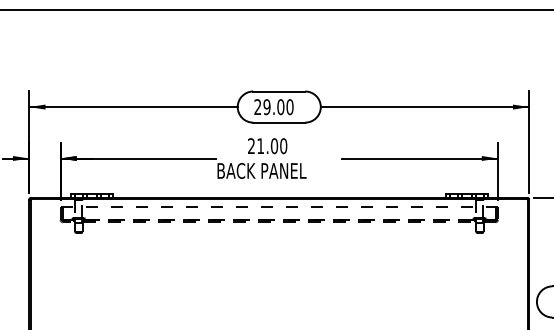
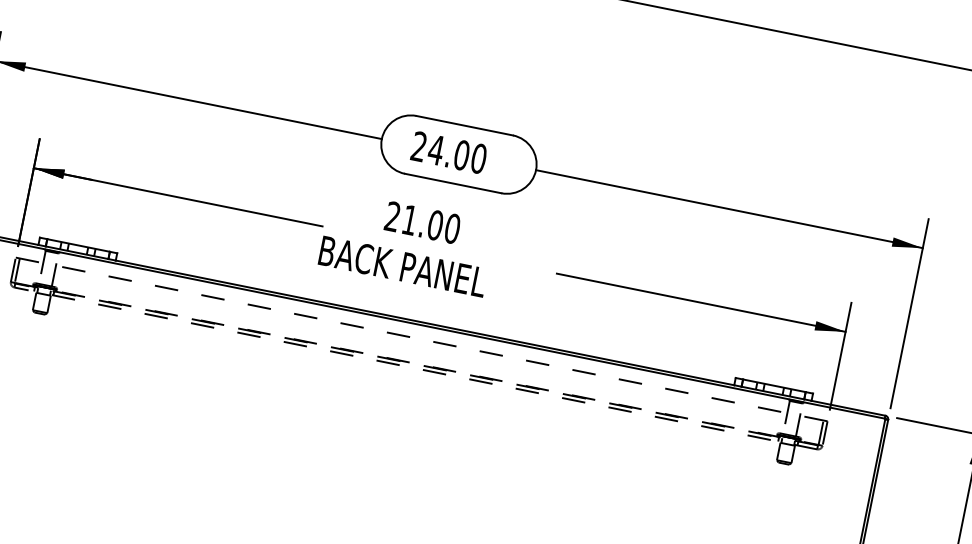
text: (266, 107) -> (435, 150), 29.00 -> 24.00

